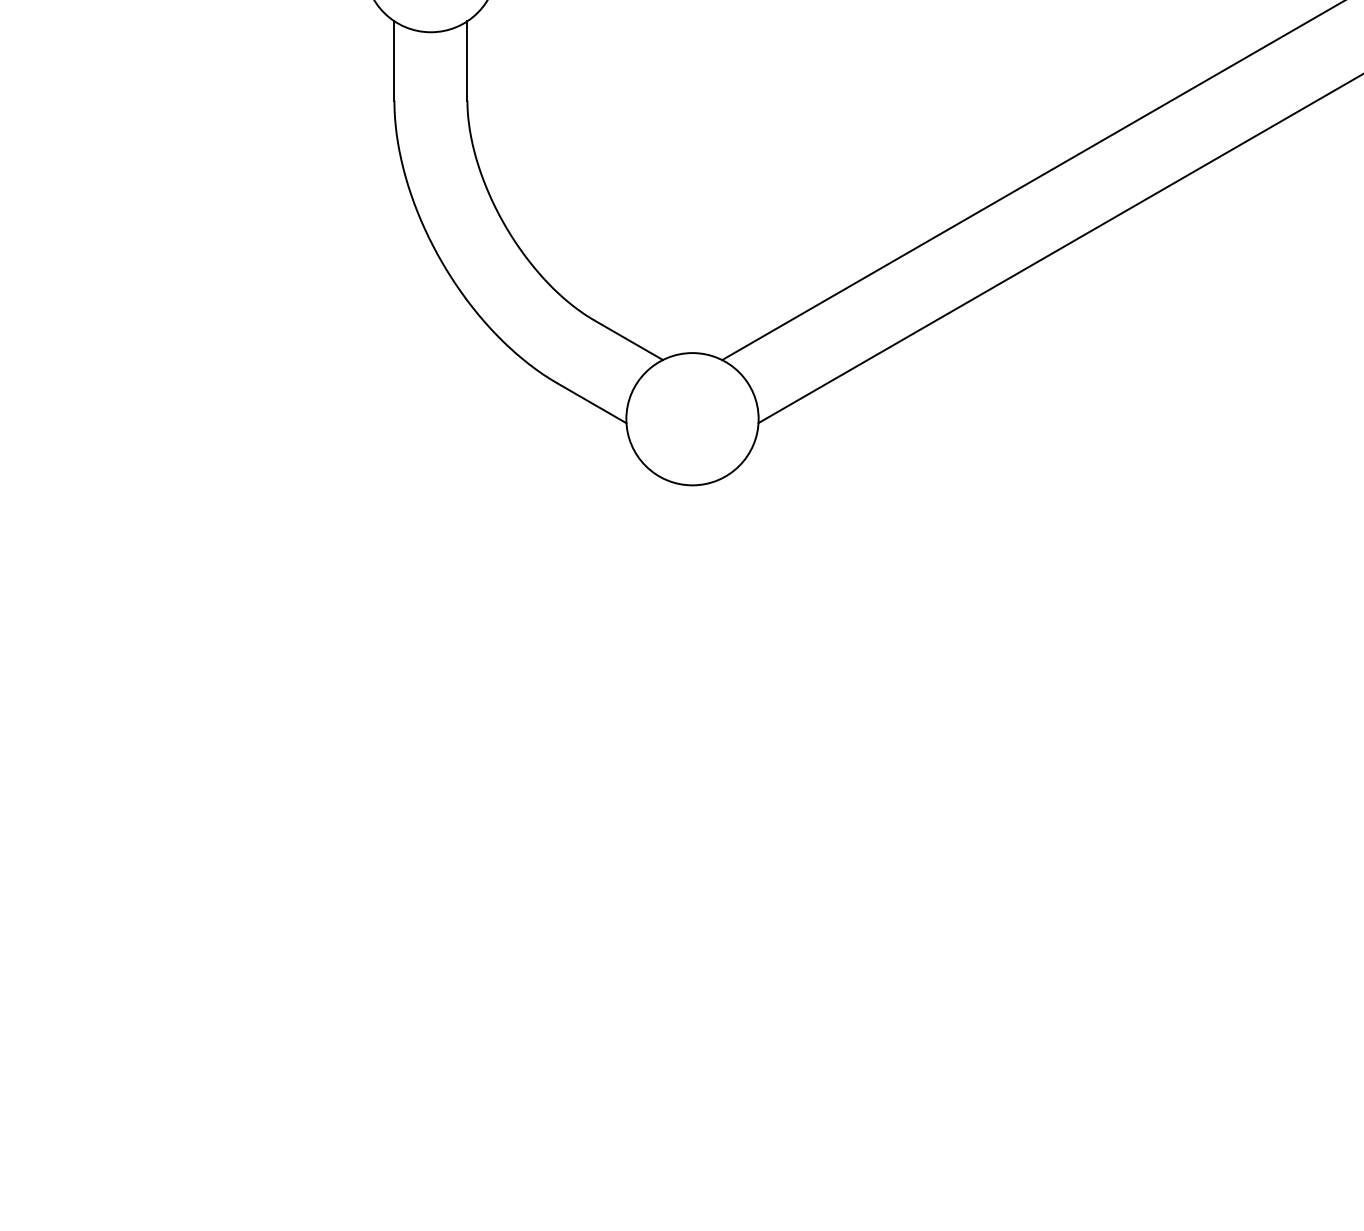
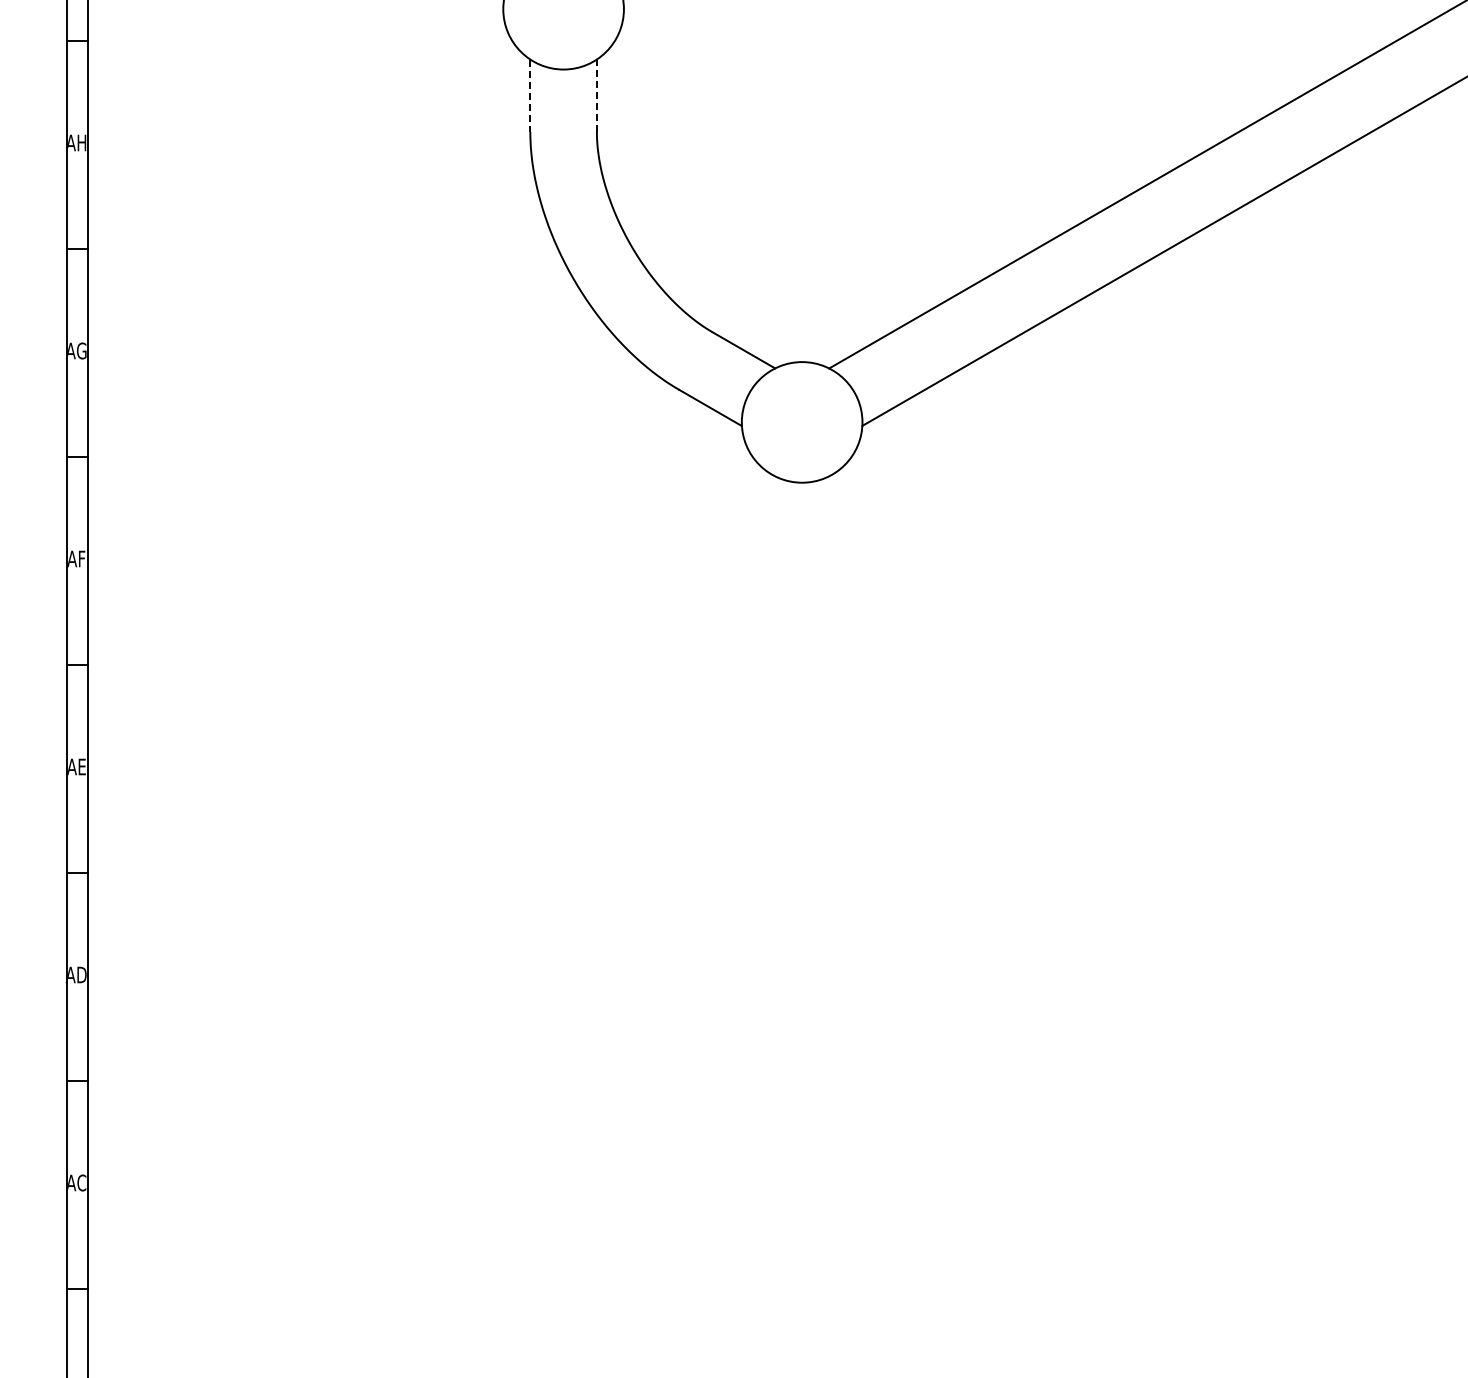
line: (466, 60) -> (596, 95), solid -> dashed
line: (394, 61) -> (530, 96), solid -> dashed

